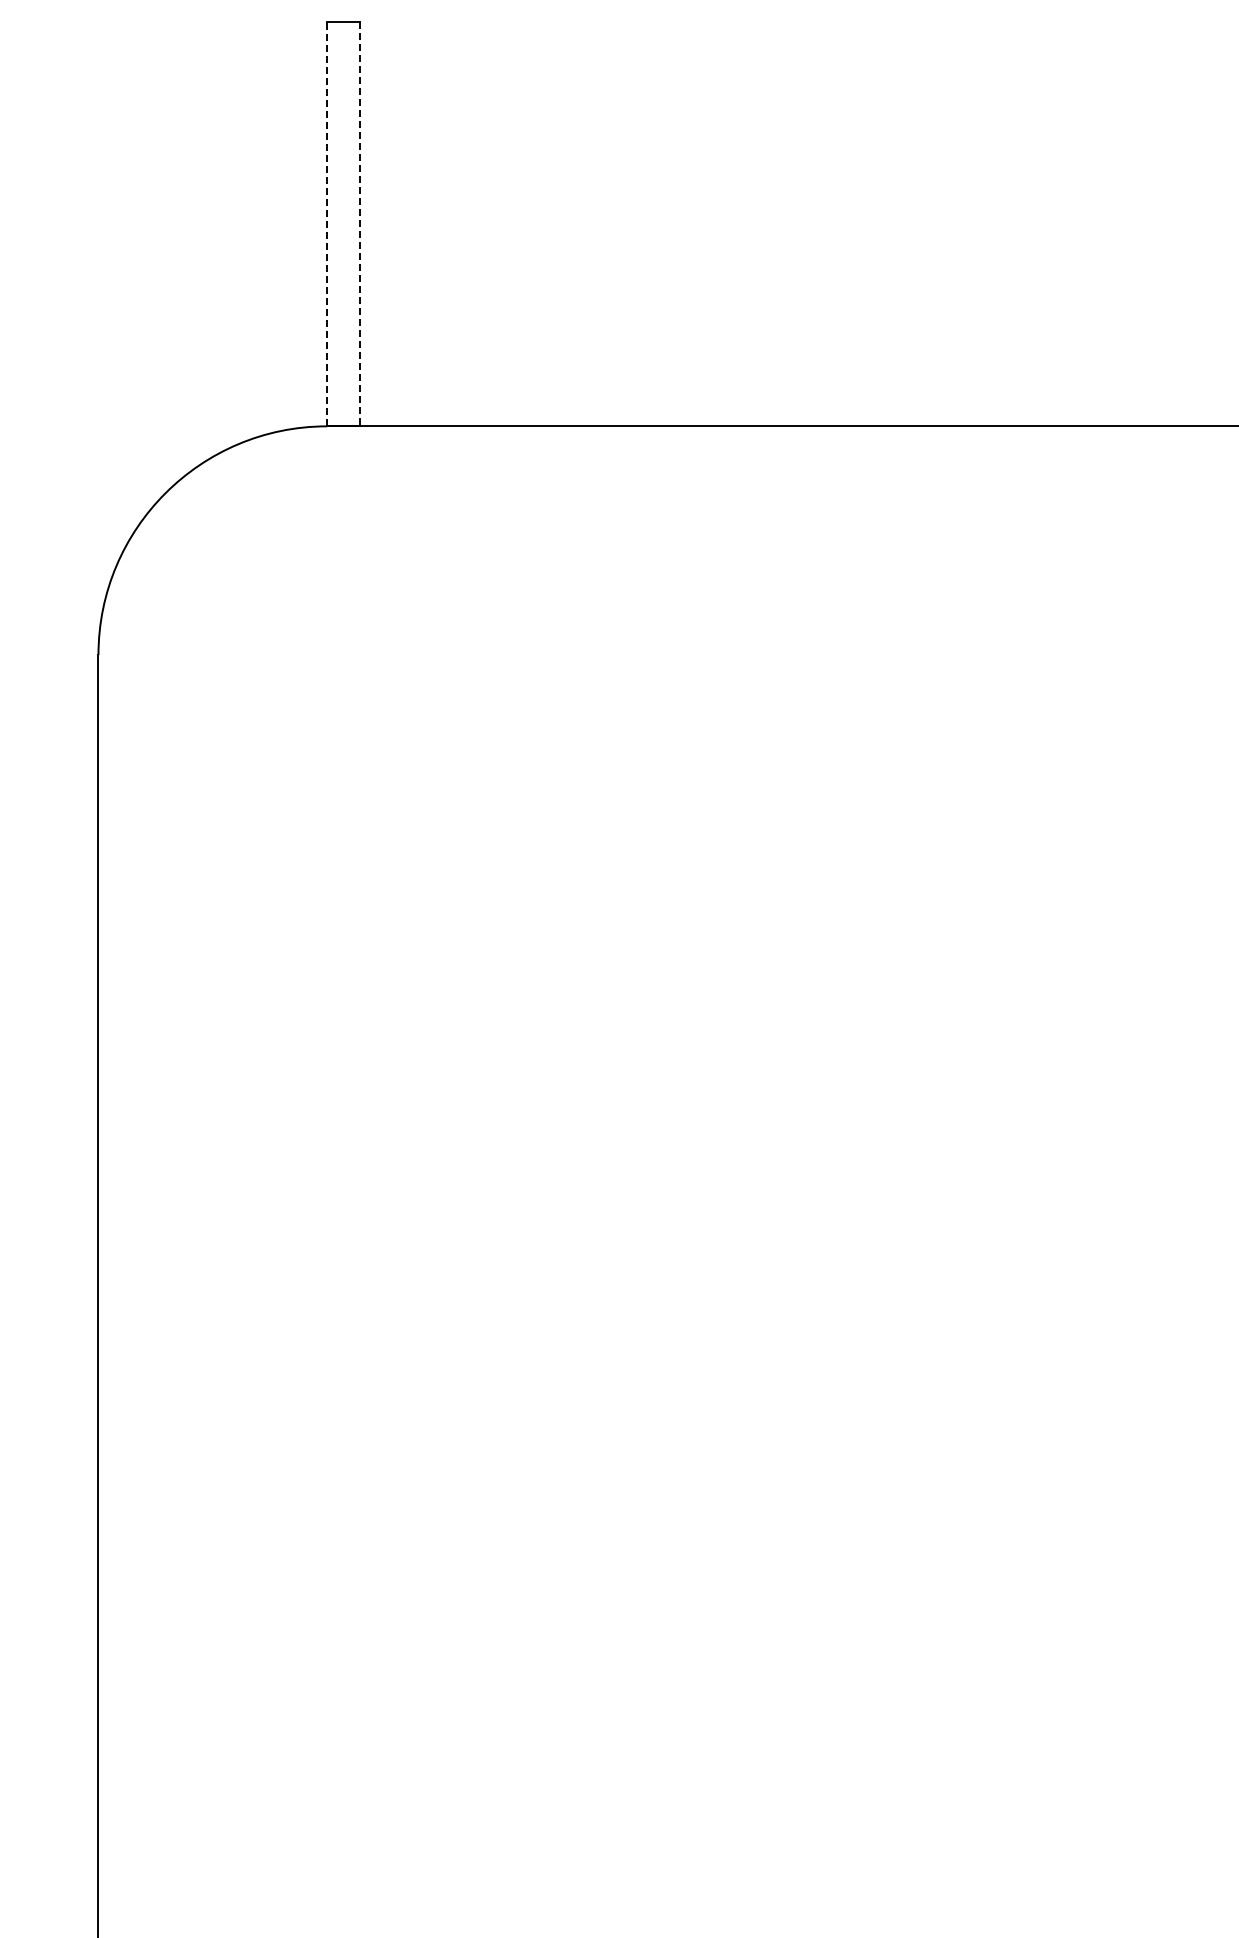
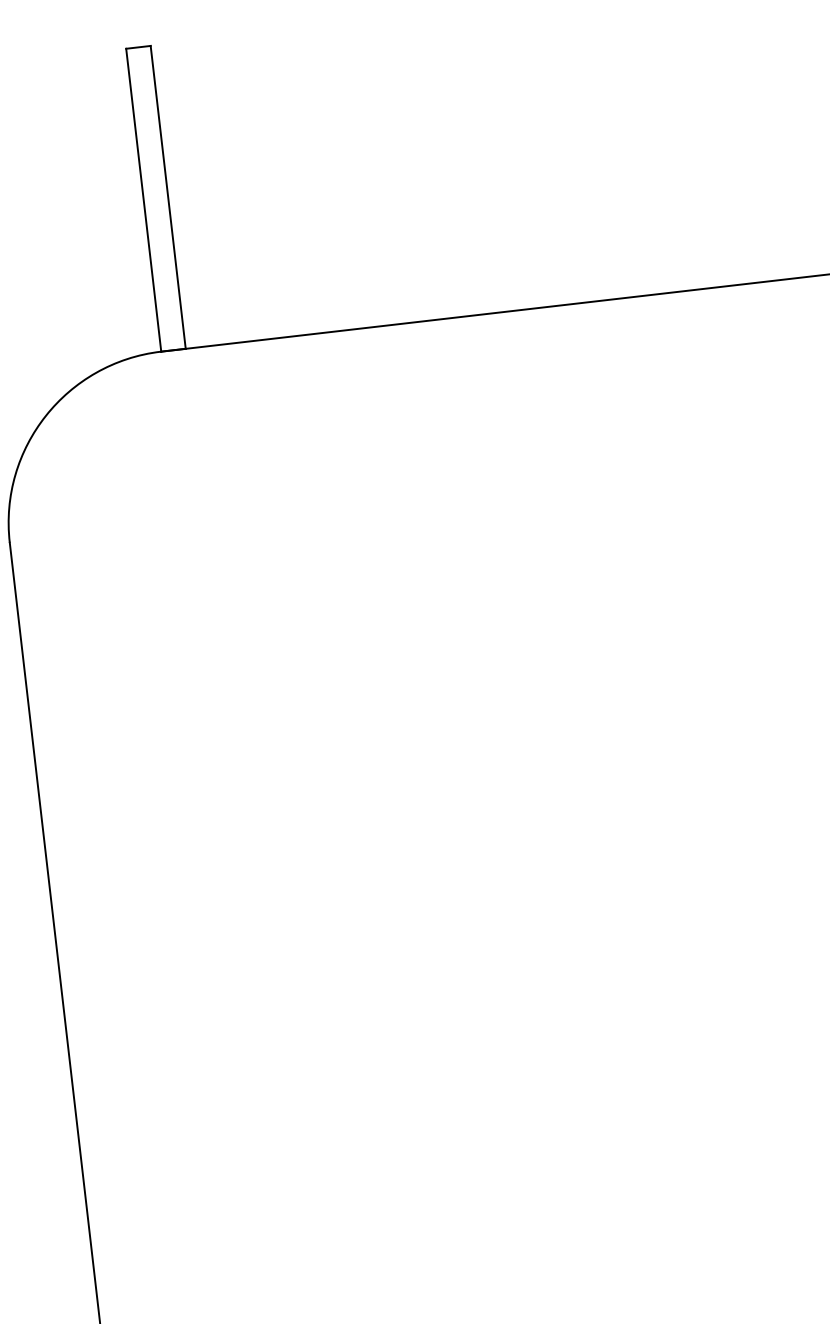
line: (327, 223) -> (143, 199), dashed -> solid
line: (359, 224) -> (167, 197), dashed -> solid

